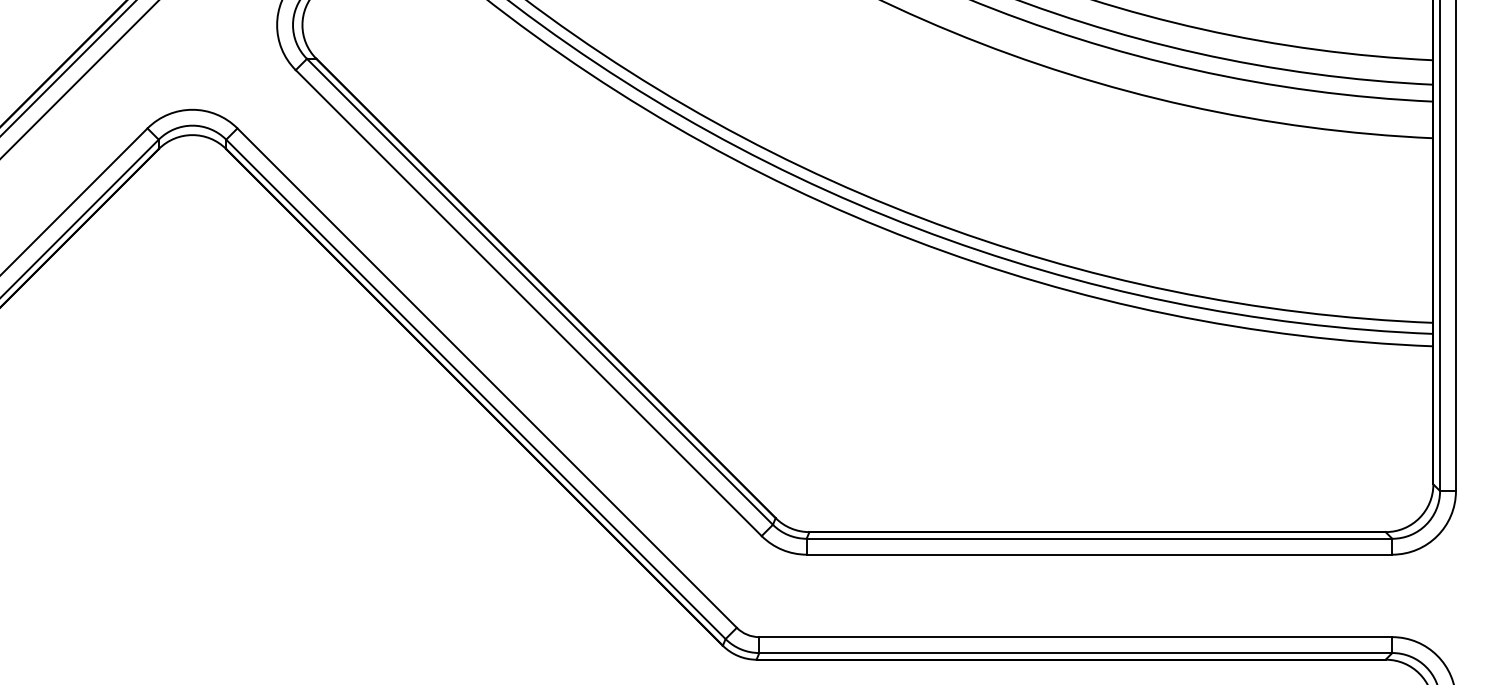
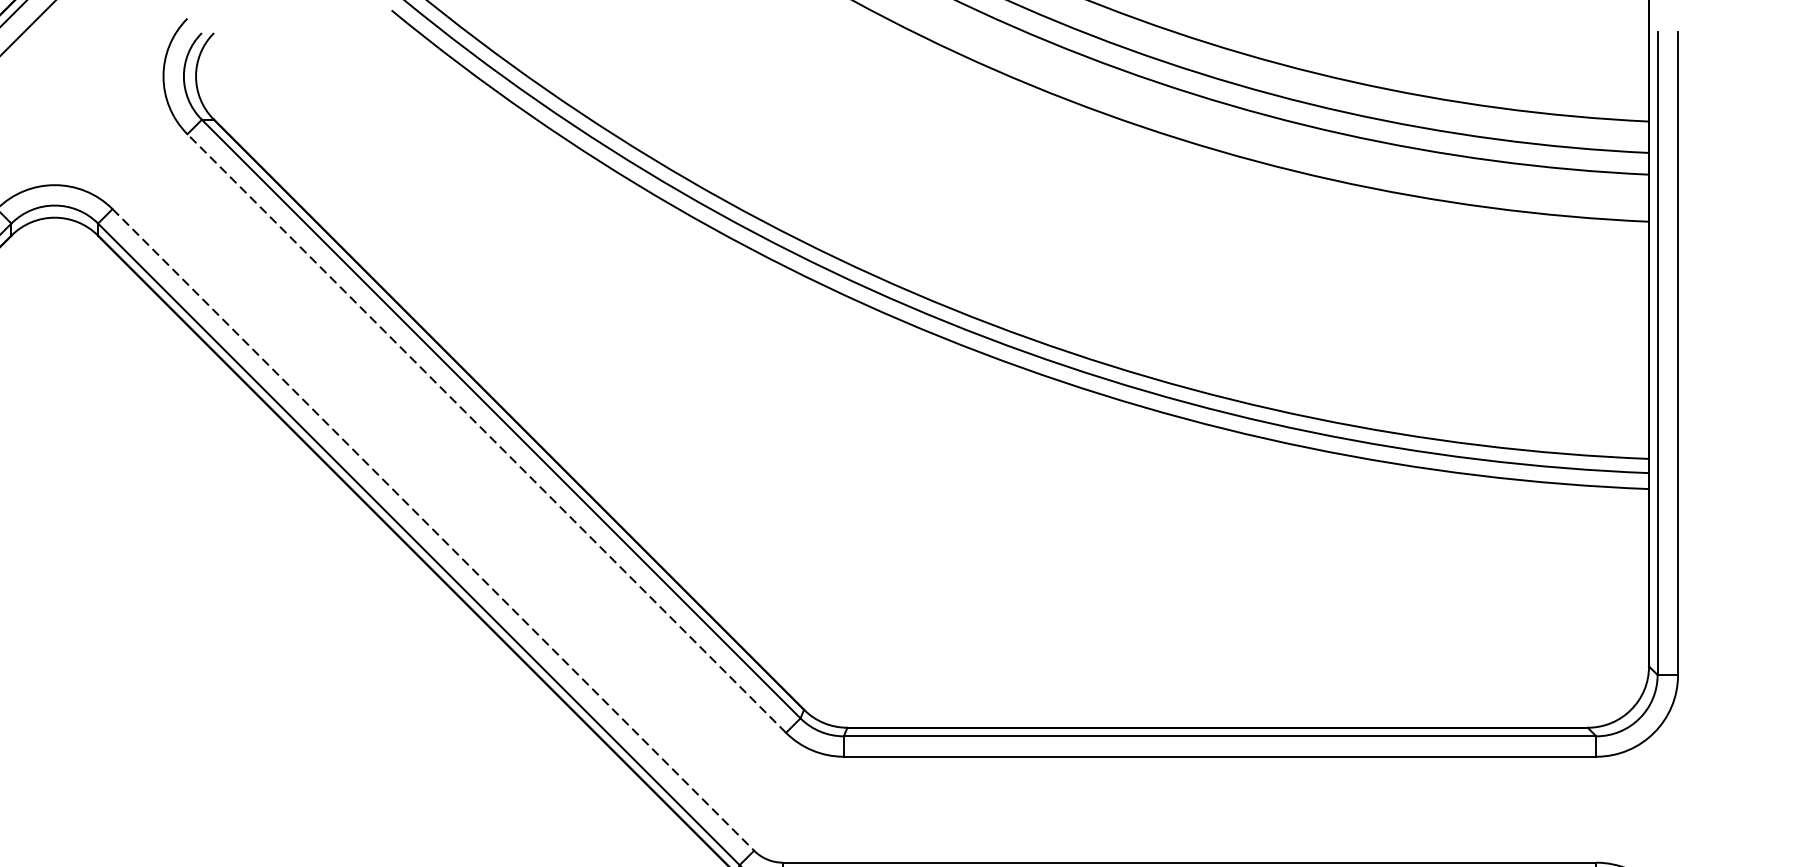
line: (528, 302) -> (486, 432), solid -> dashed
line: (487, 378) -> (433, 530), solid -> dashed

